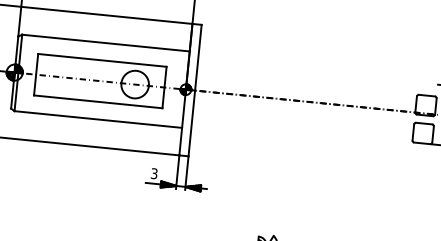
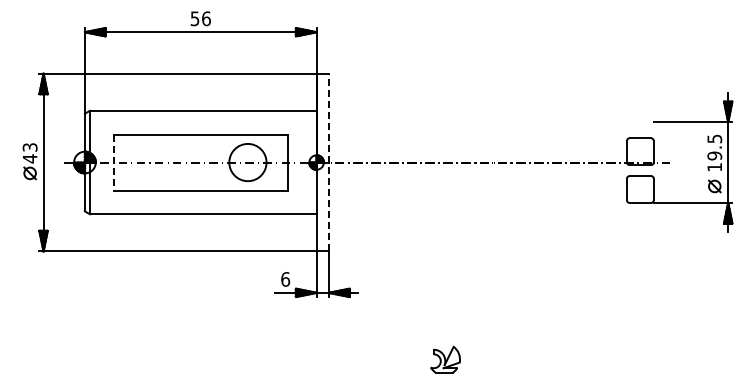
line: (35, 75) -> (113, 163), solid -> dashed
line: (195, 90) -> (329, 162), solid -> dashed
text: (154, 173) -> (285, 279), 3 -> 6

